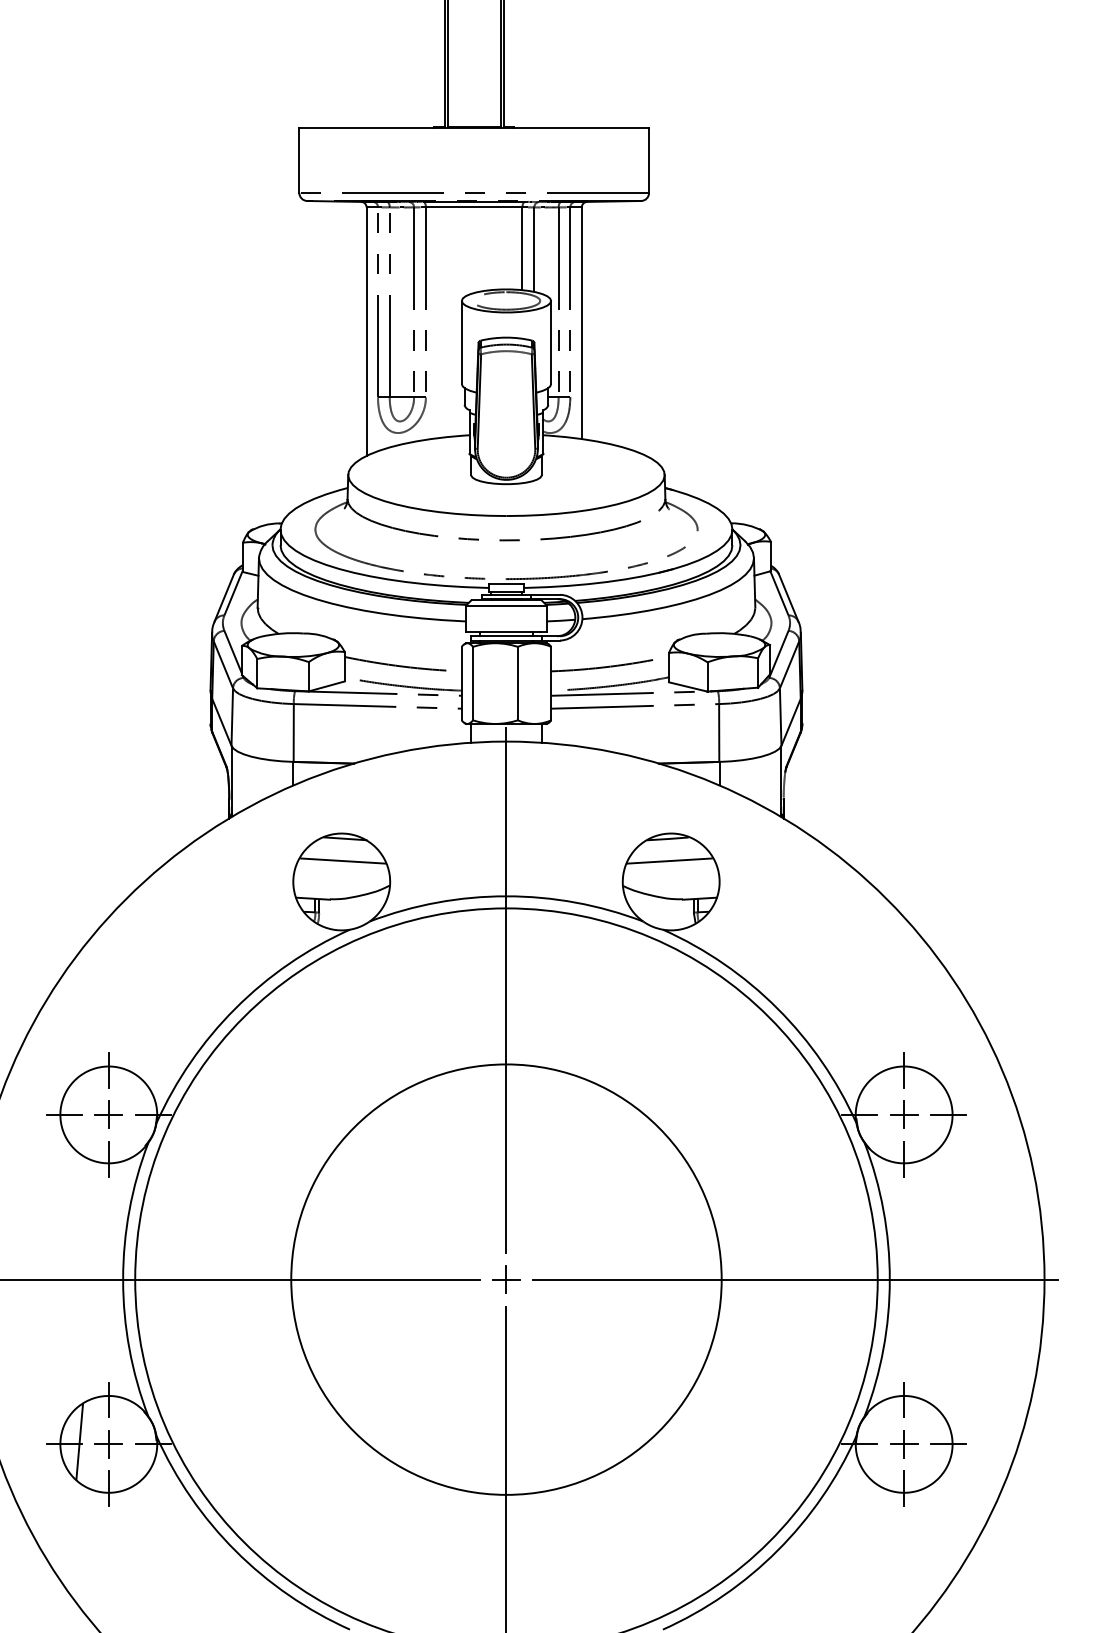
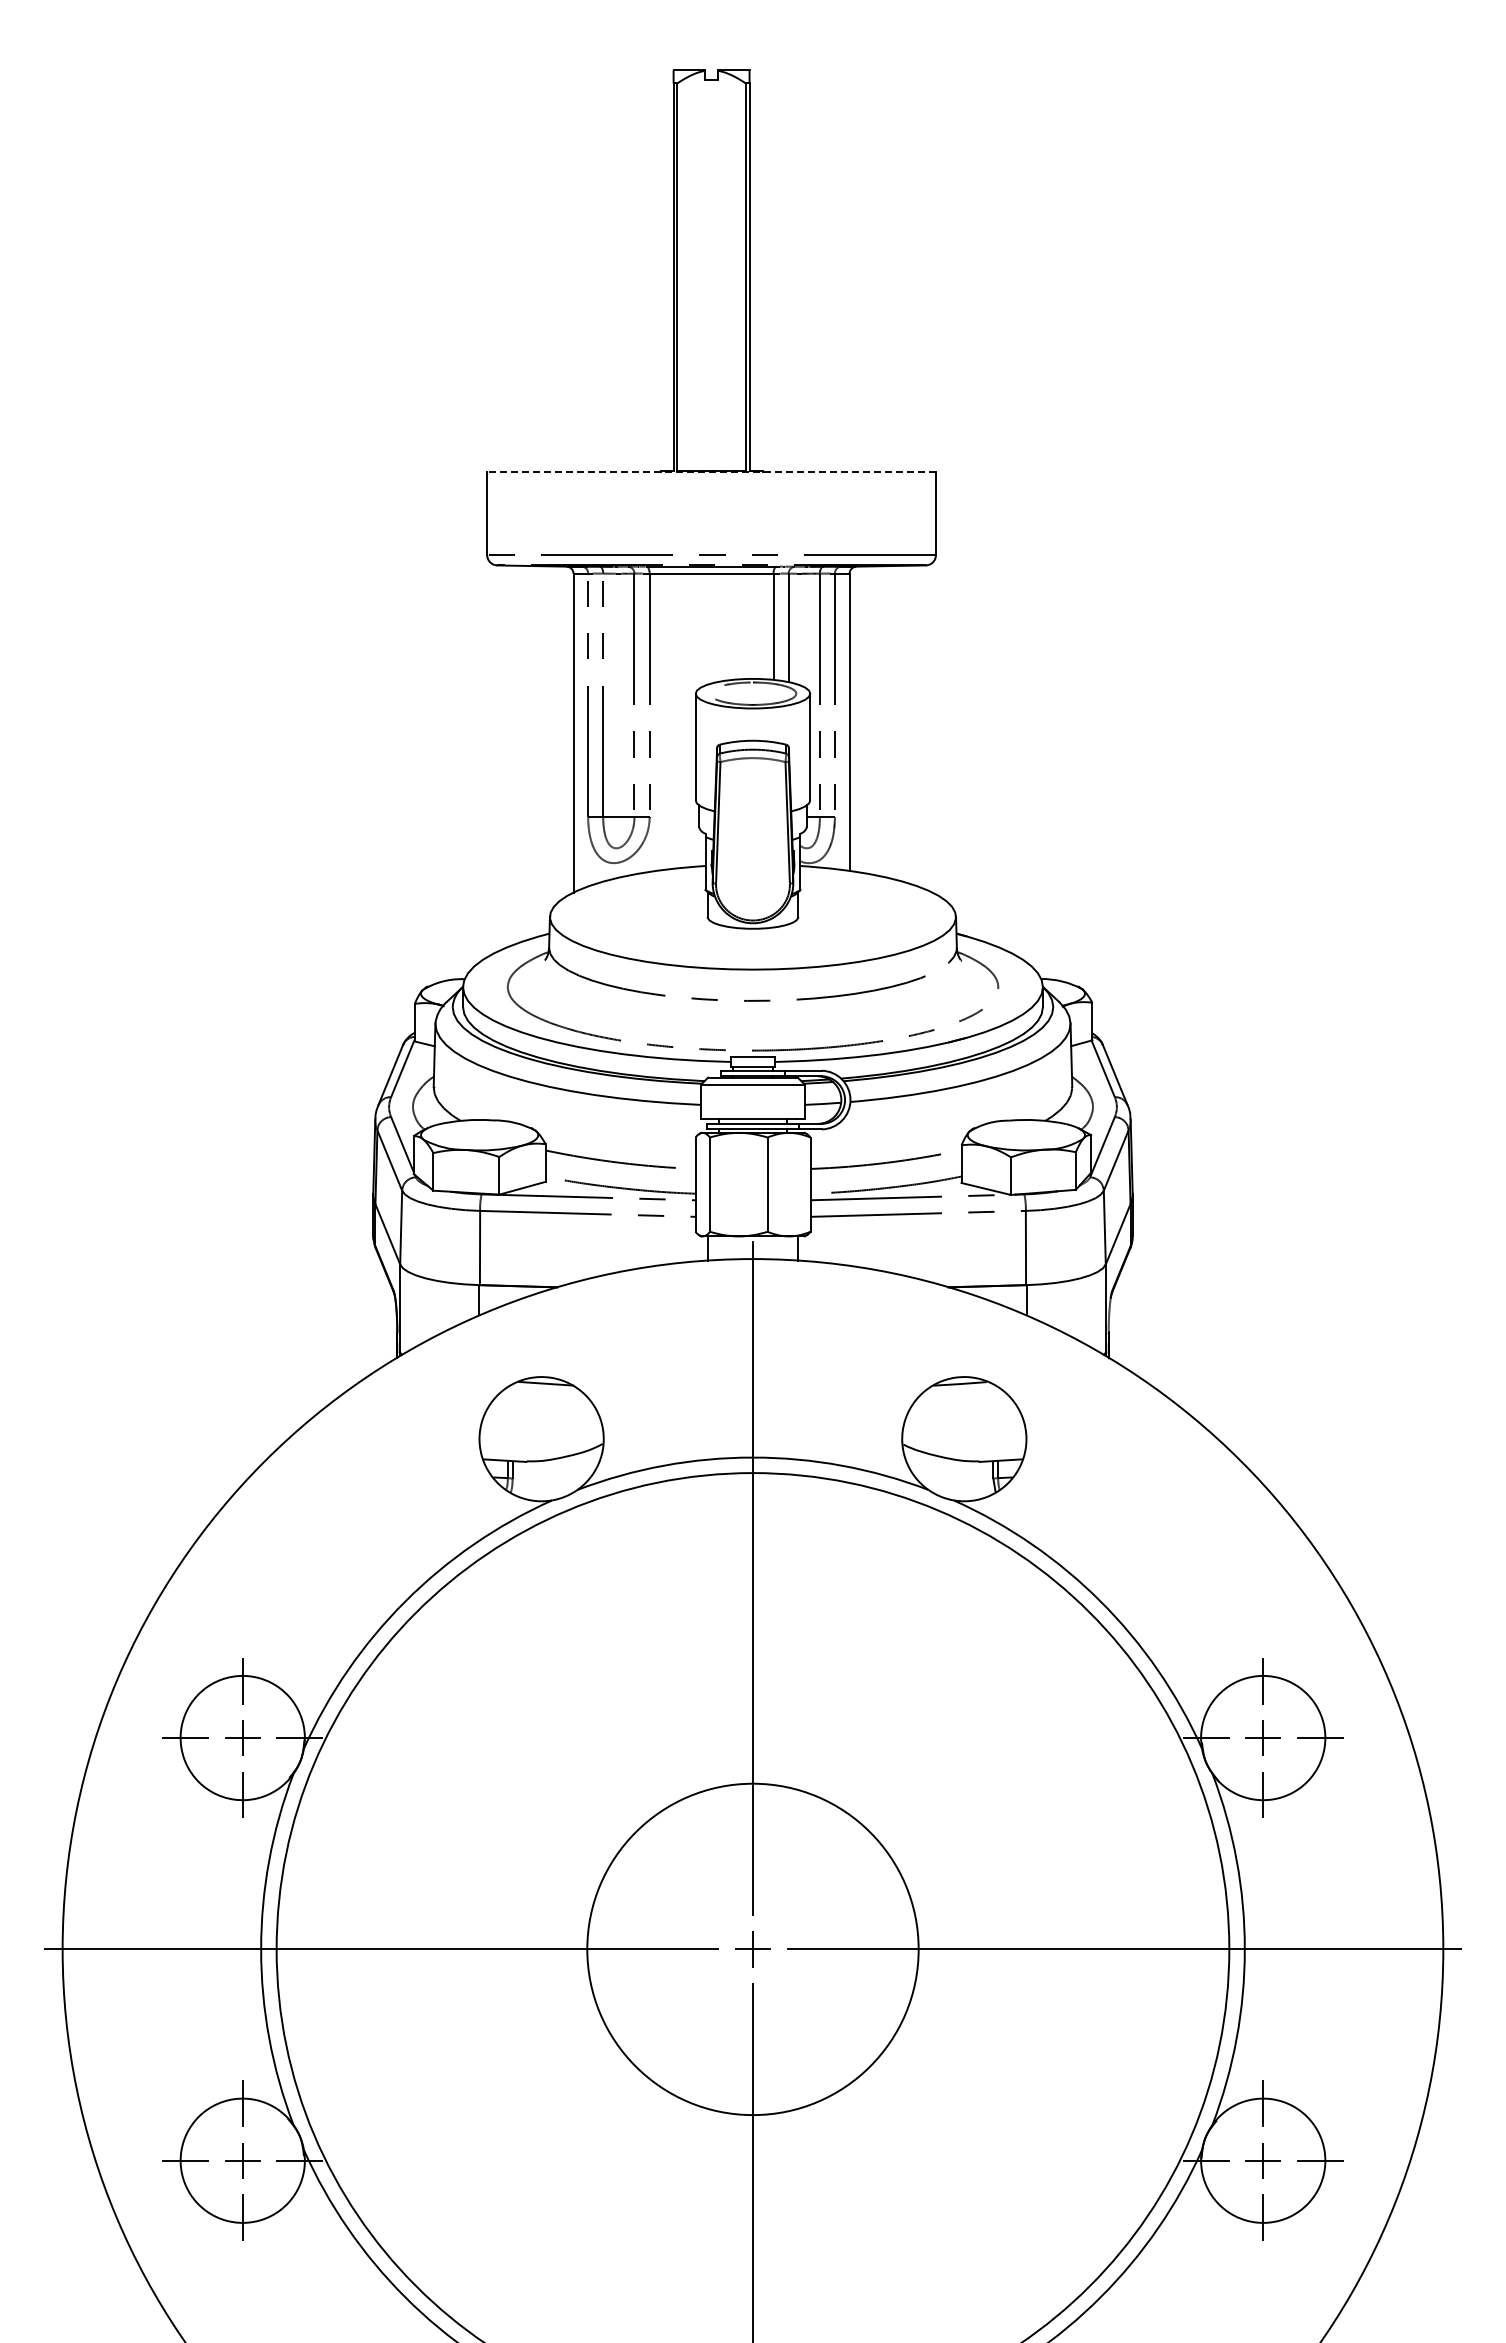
line: (474, 128) -> (711, 472), solid -> dashed
line: (343, 860) -> (543, 1411), removed
line: (668, 860) -> (961, 1411), removed
circle: (506, 1279) -> (752, 1949), size x0.6
line: (79, 1441) -> (205, 2156), removed

